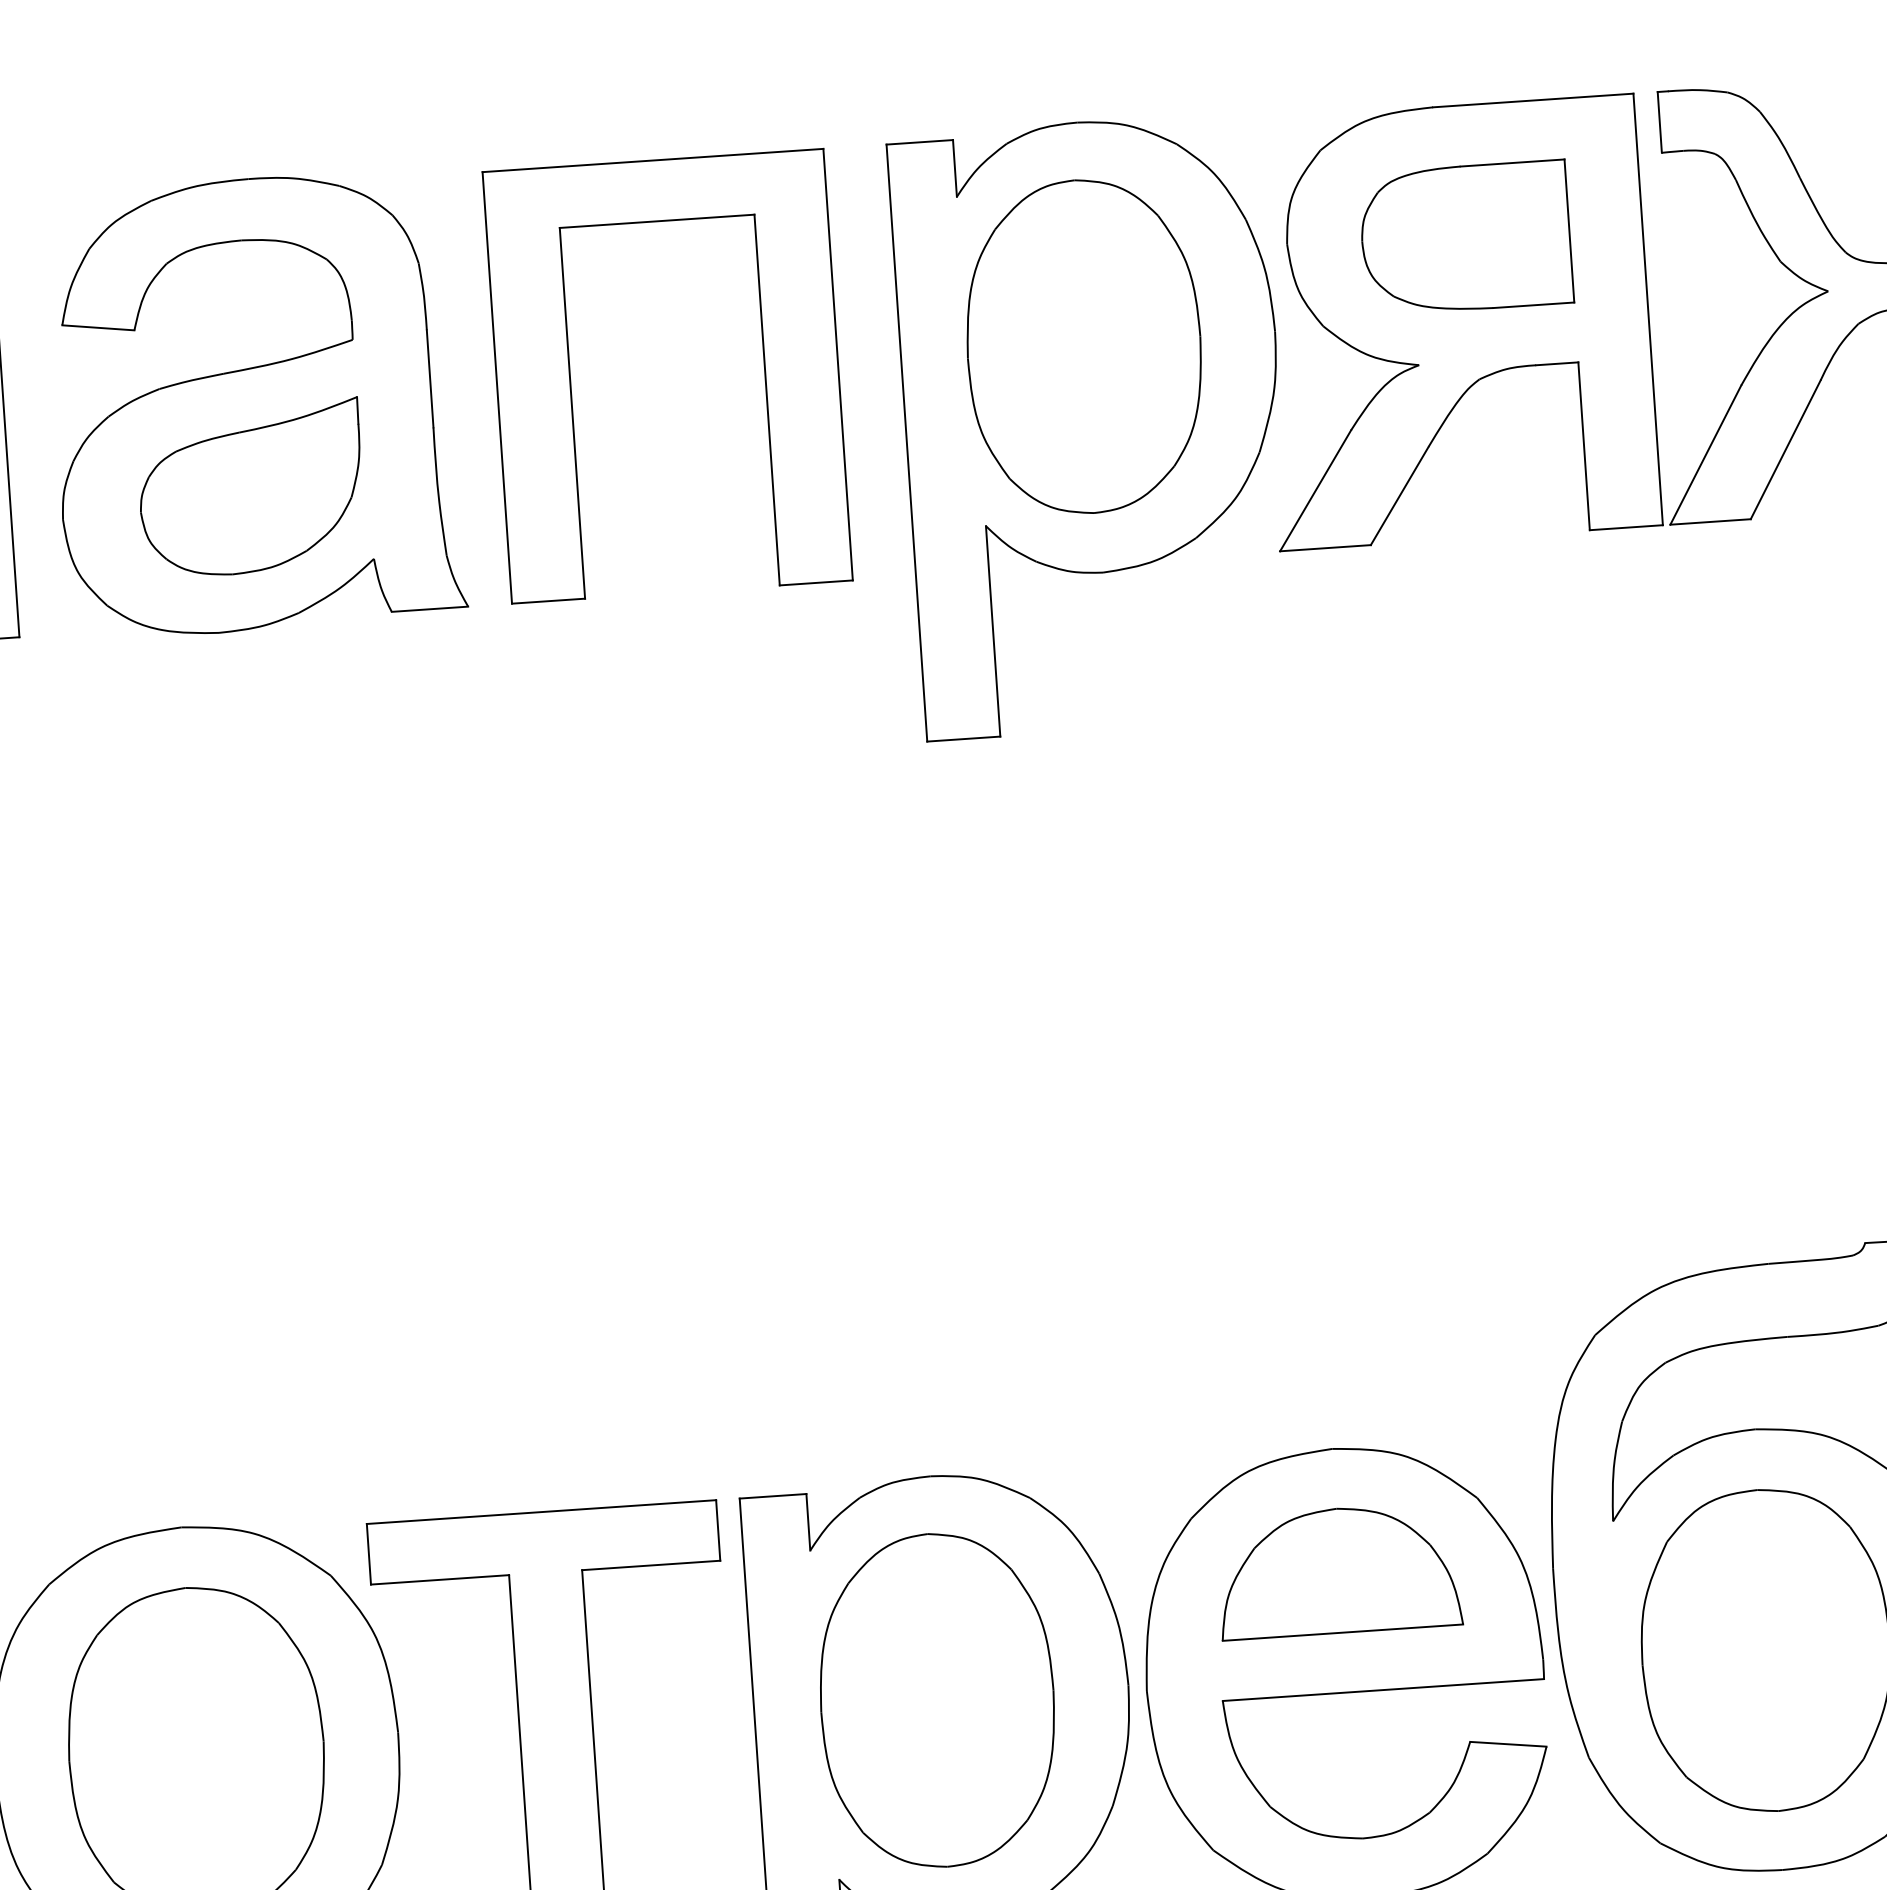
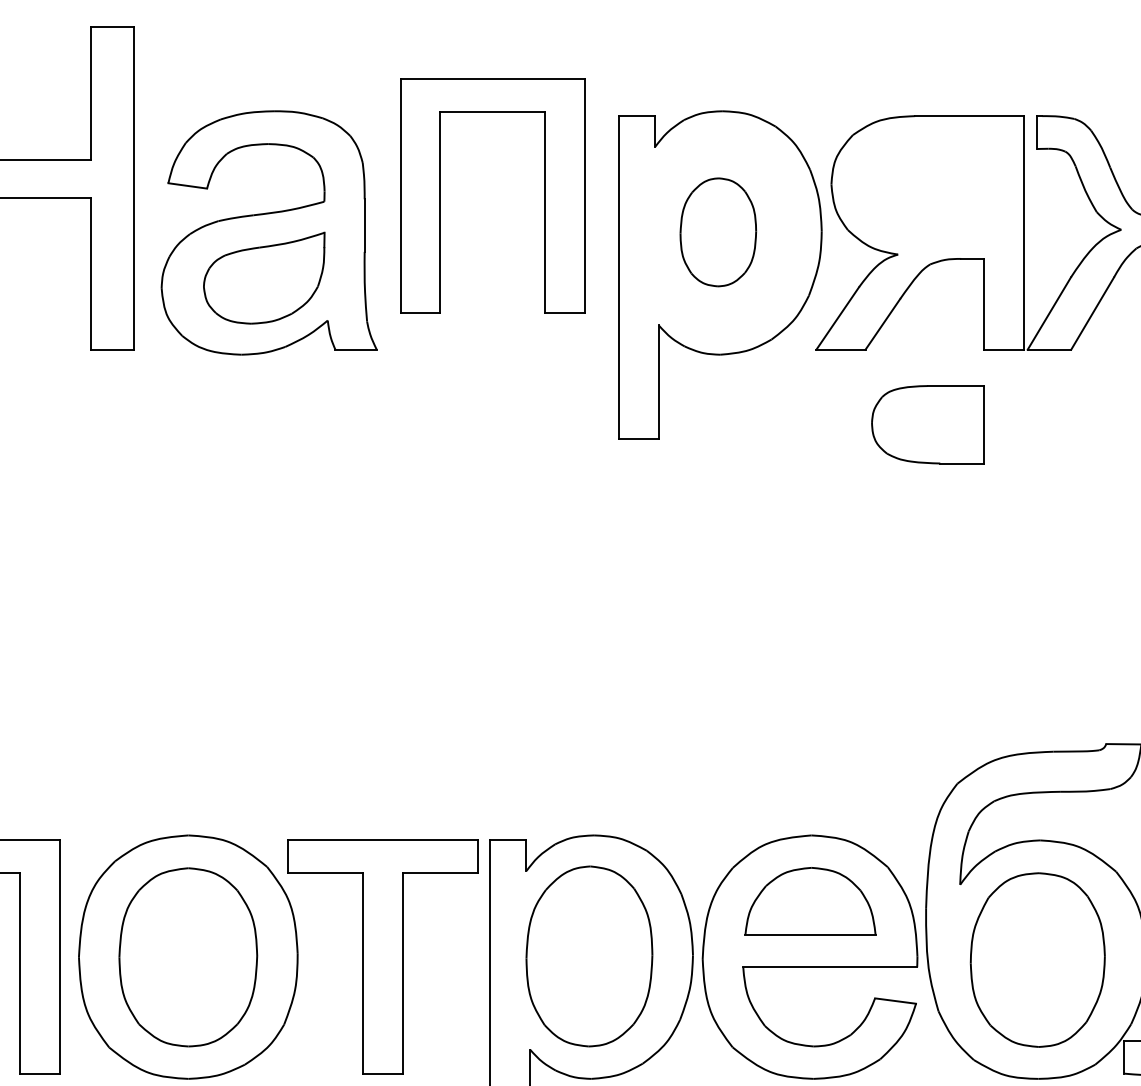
part: (1464, 237) -> (927, 424), moved
part: (1084, 347) -> (718, 232), size x0.6
part: (571, 382) -> (440, 195), moved

